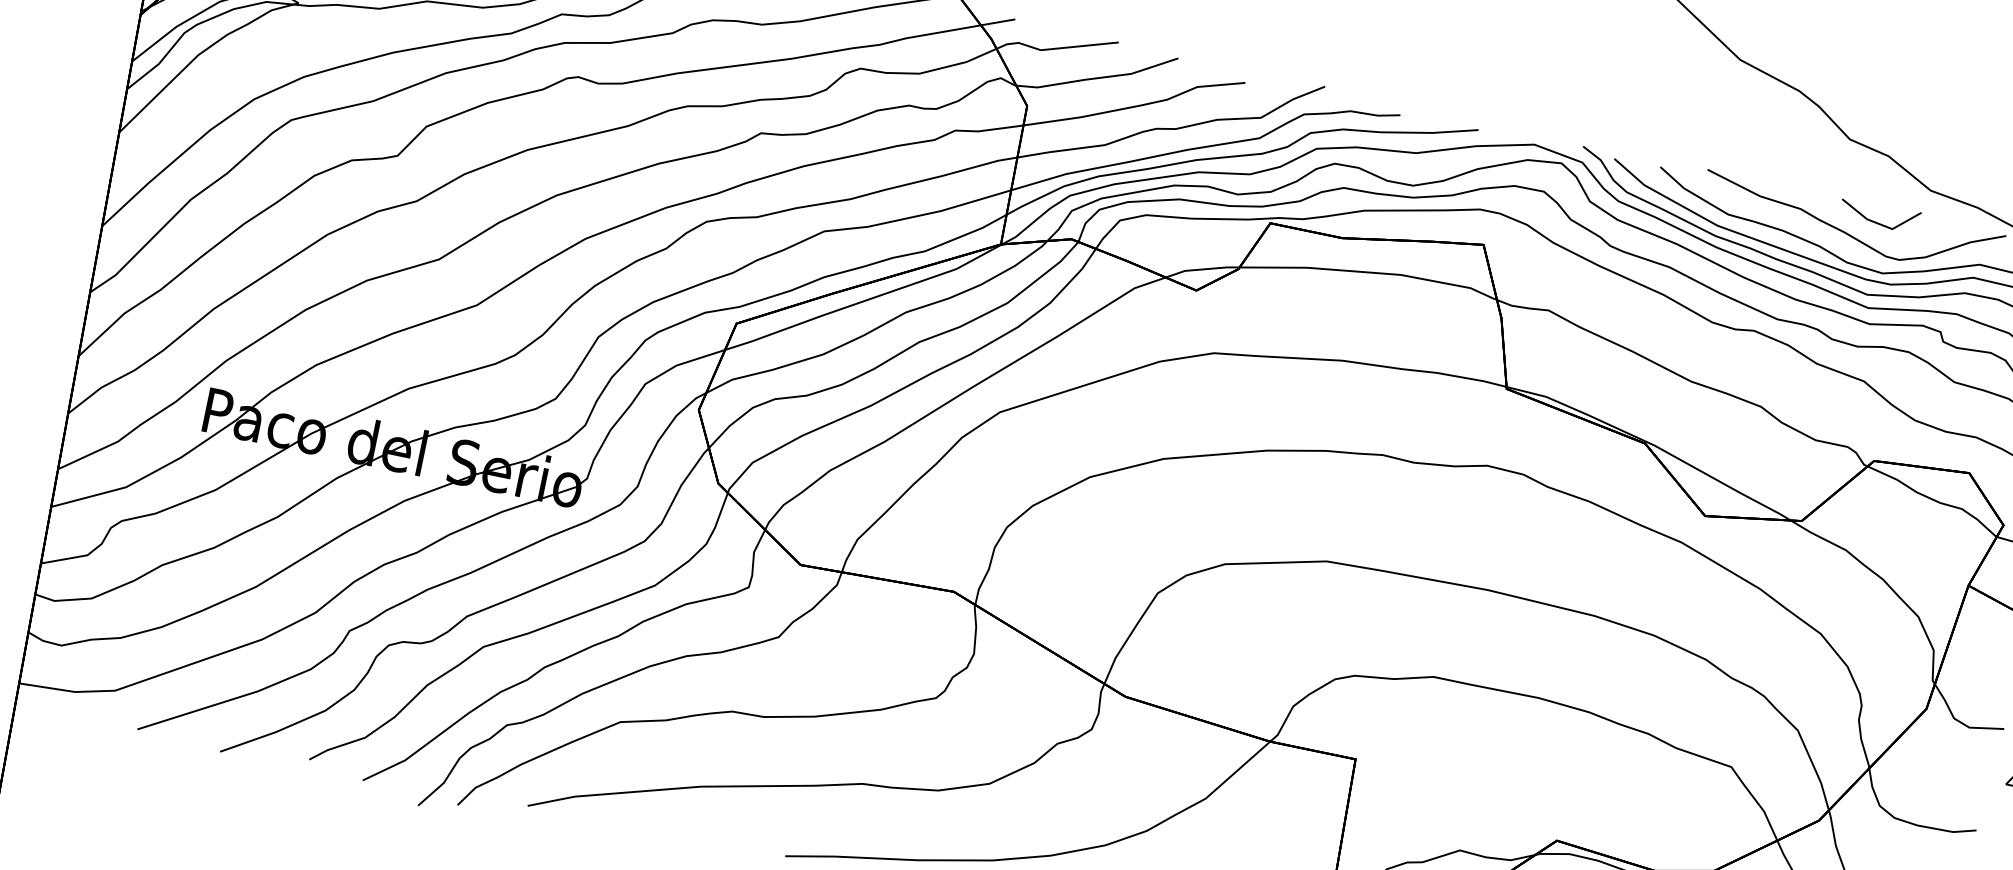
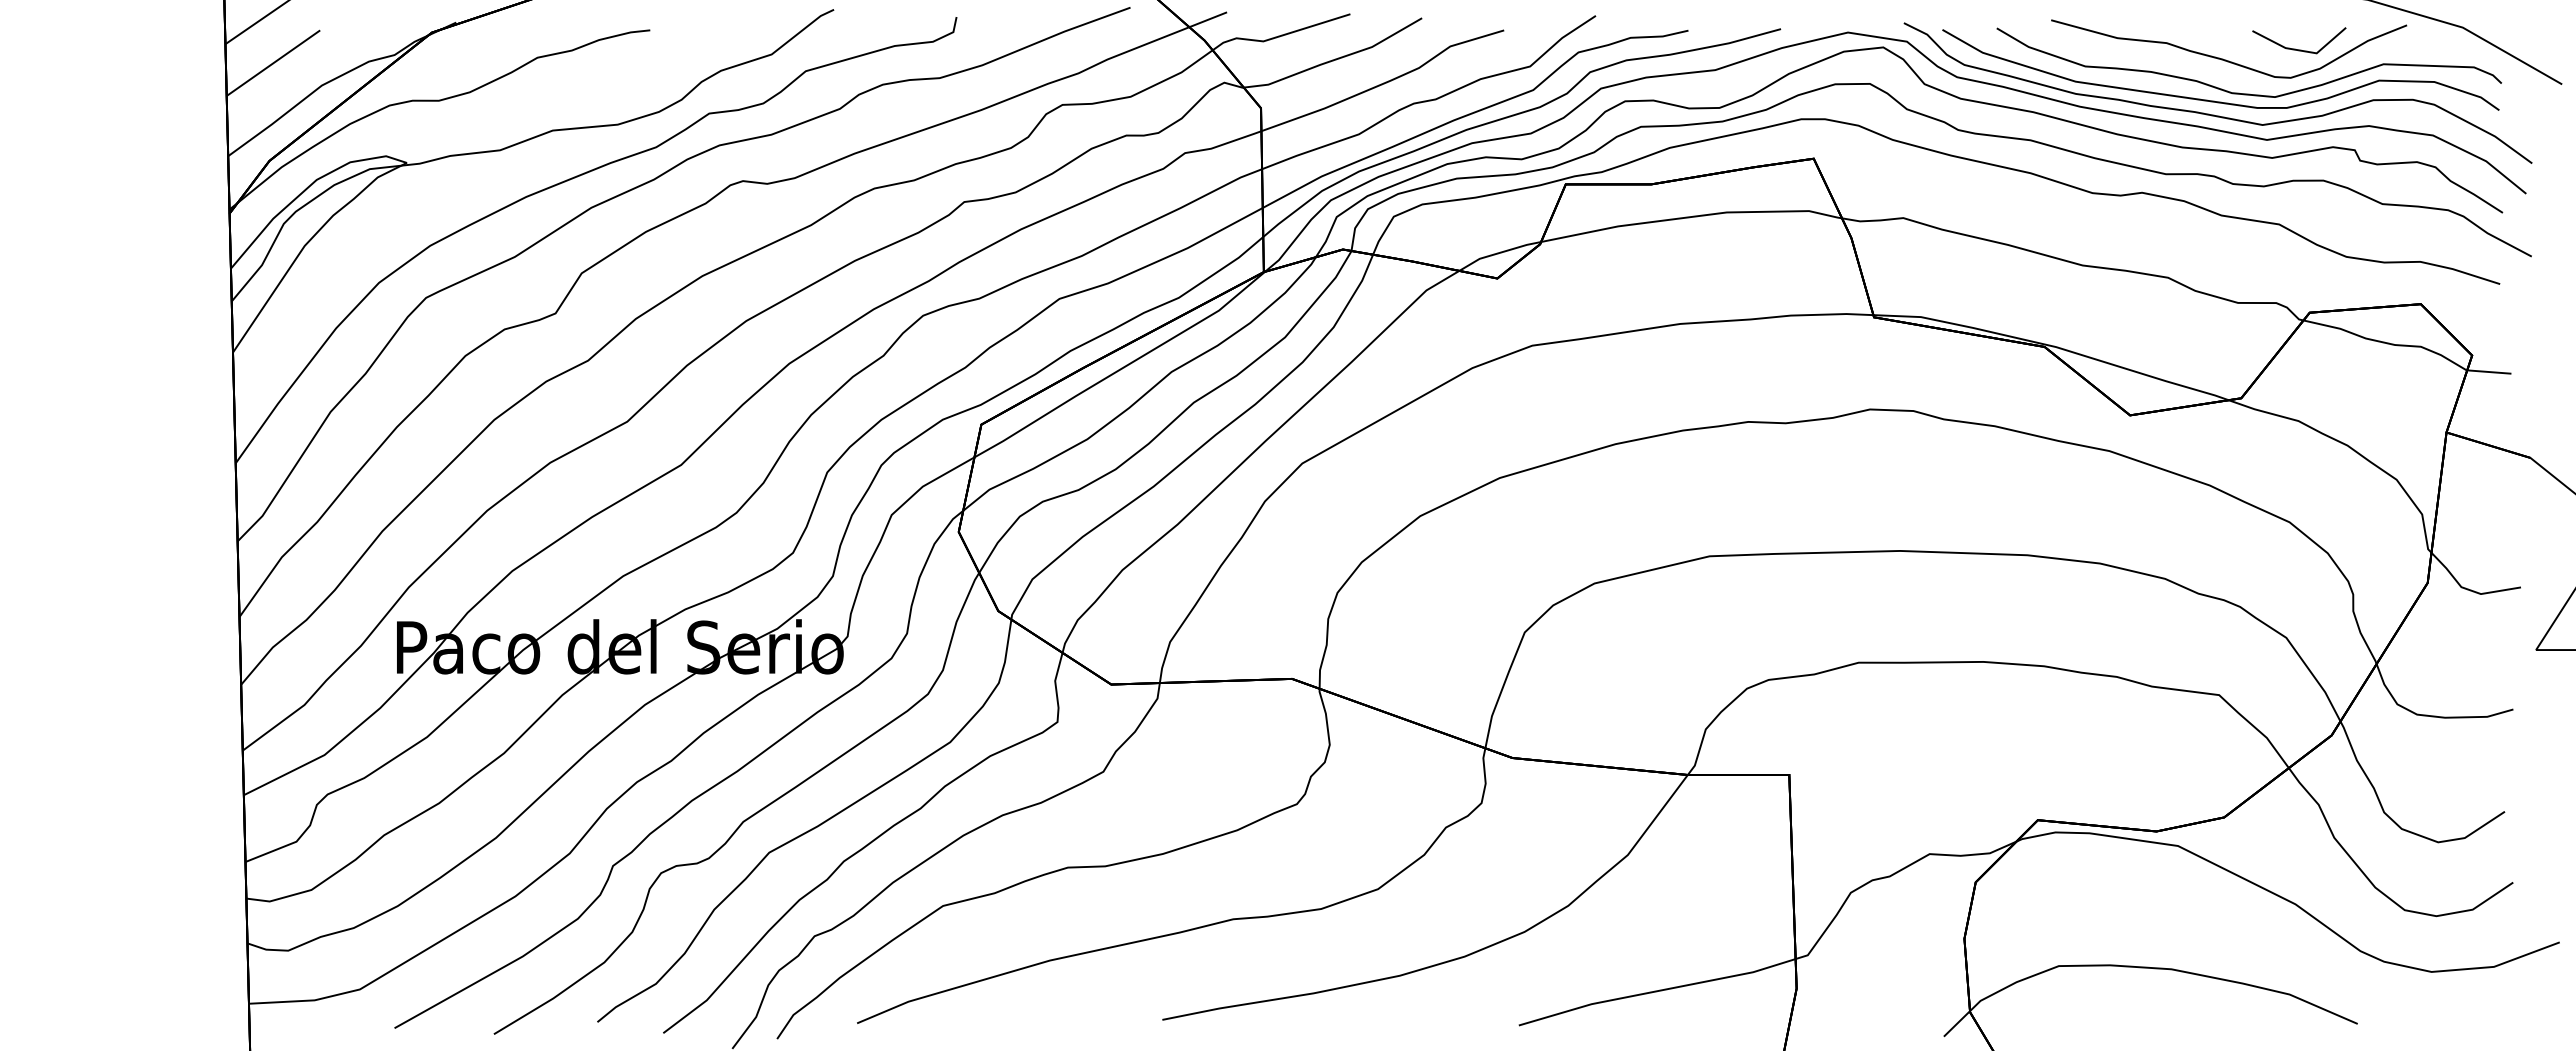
line: (1875, 221) -> (2295, 48), moved

